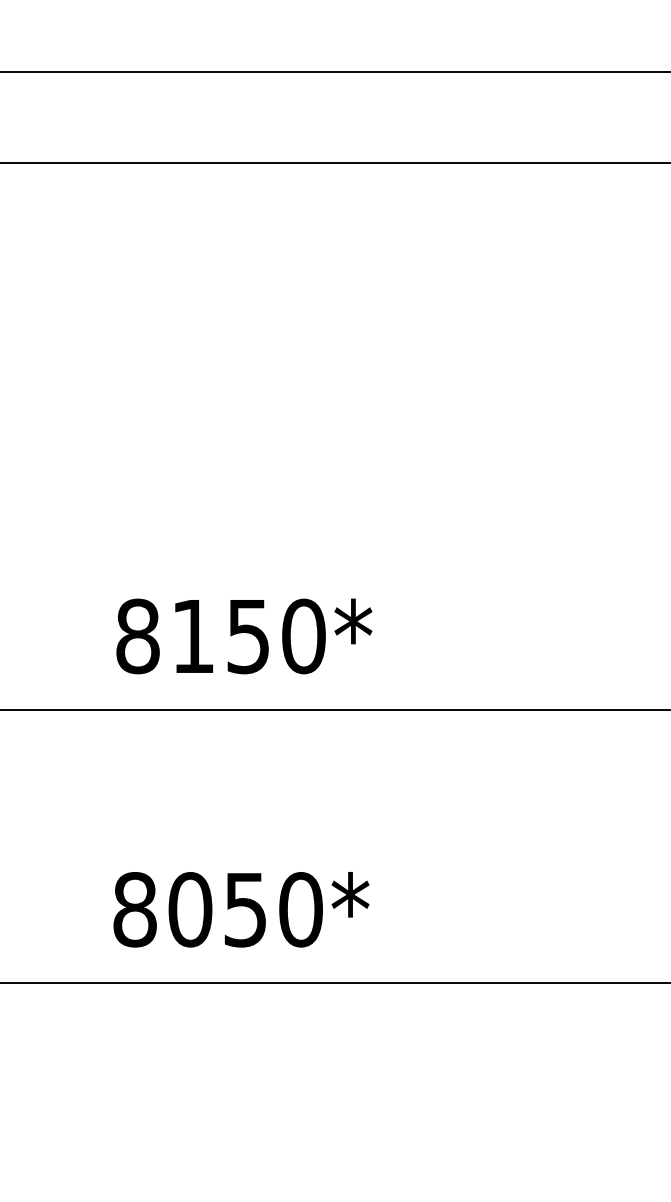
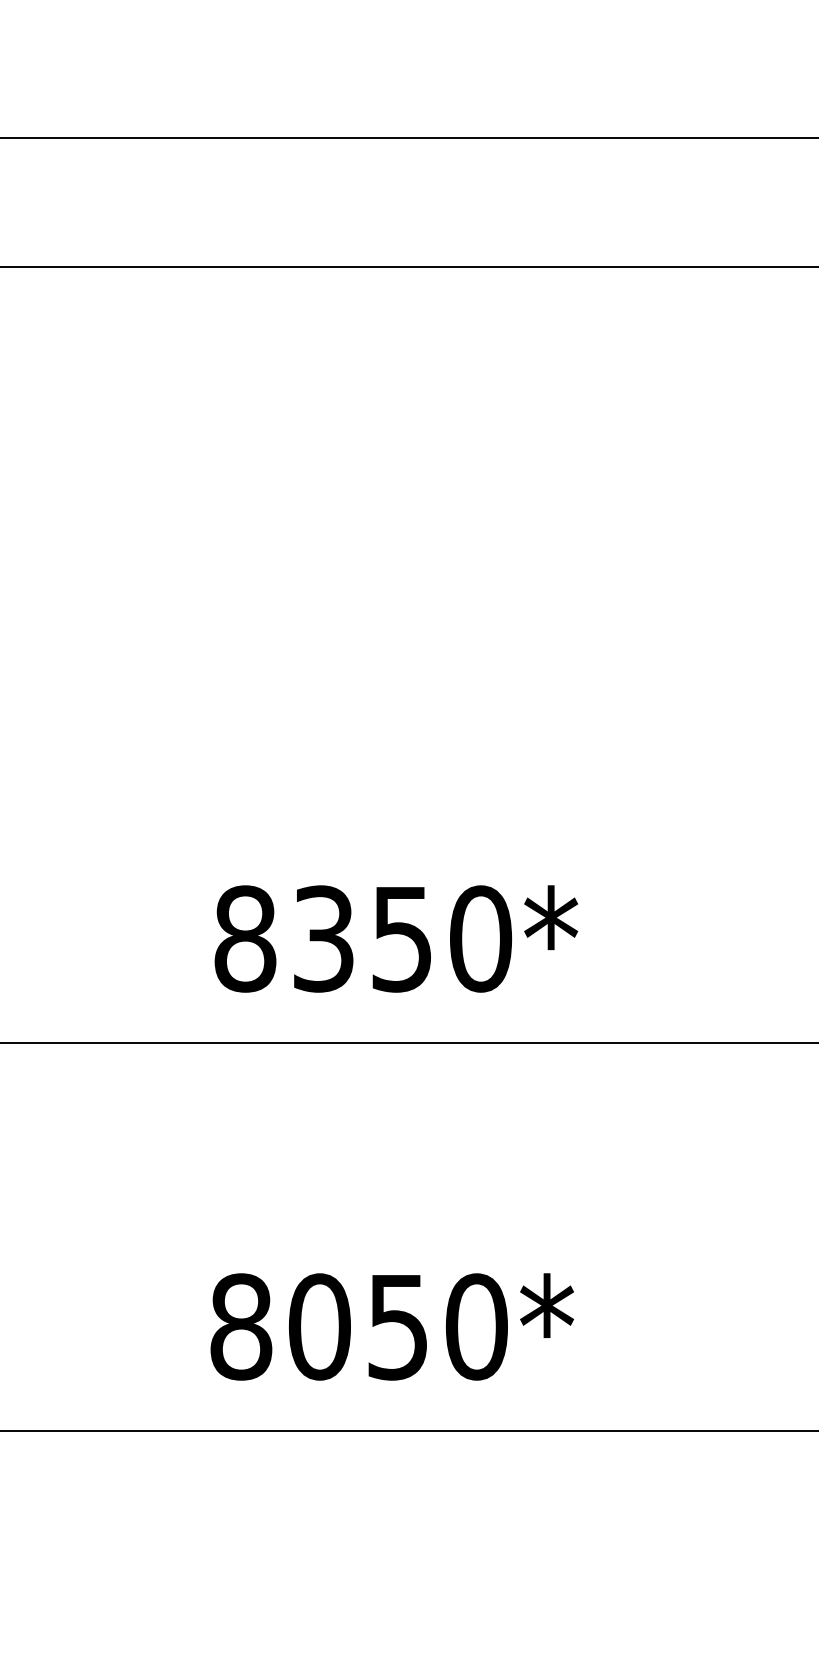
text: (193, 636) -> (324, 939), 8150* -> 8350*

